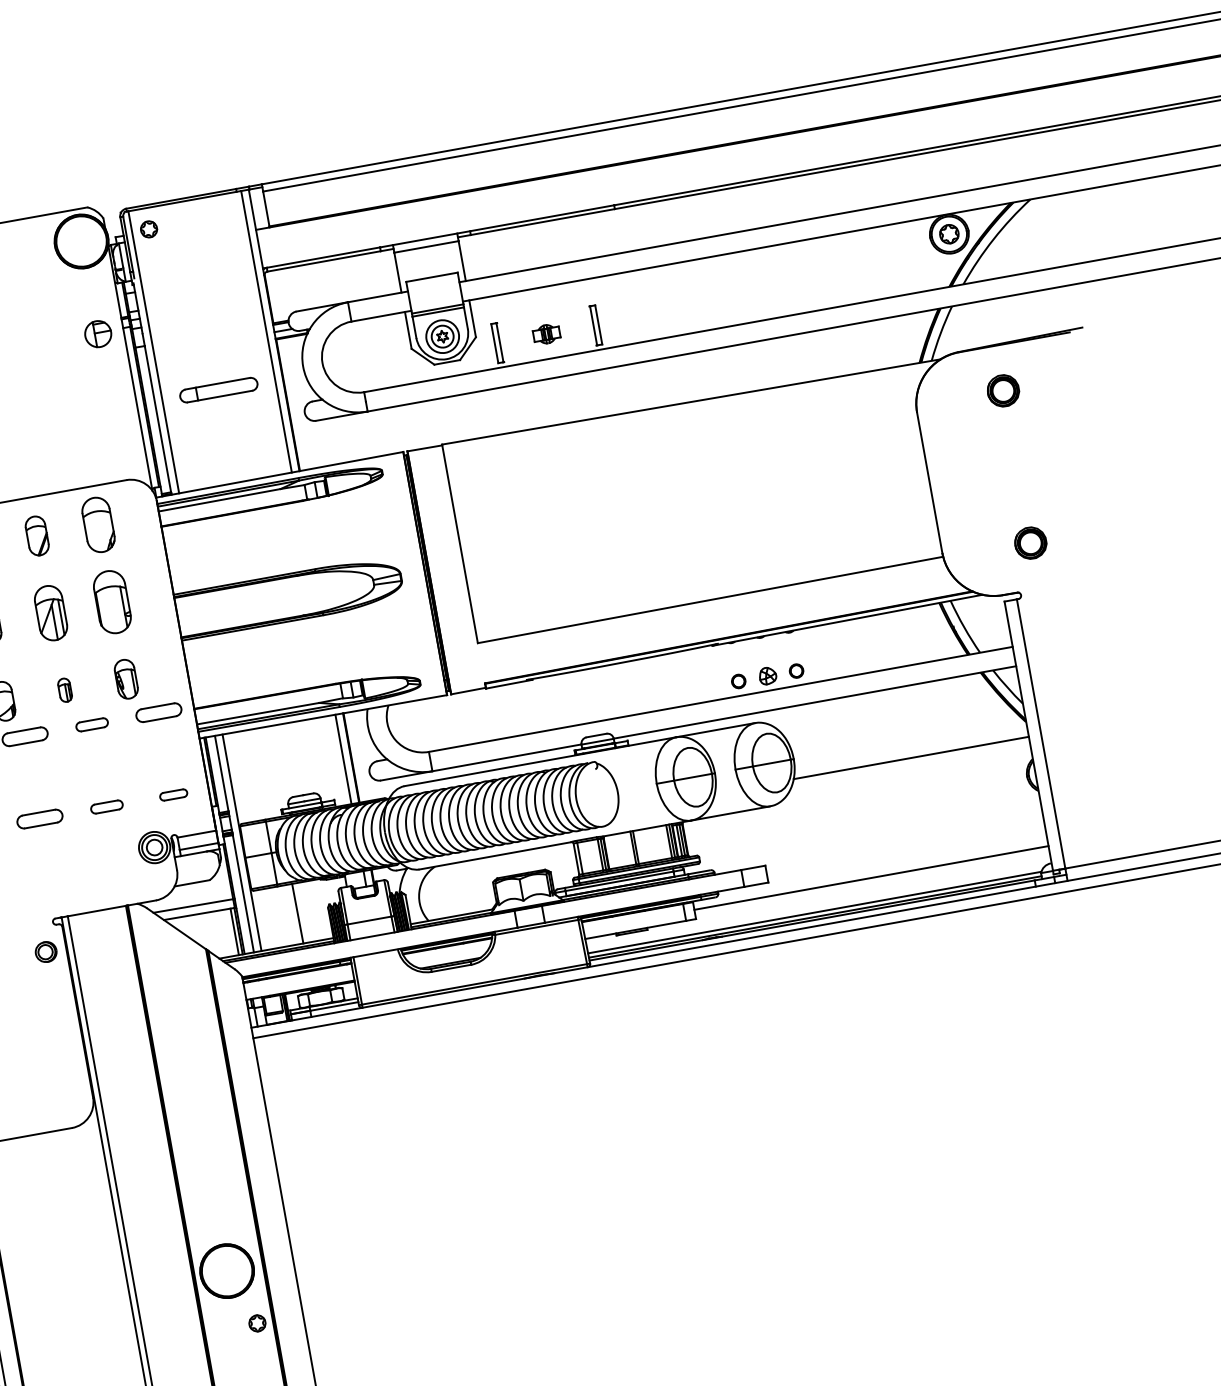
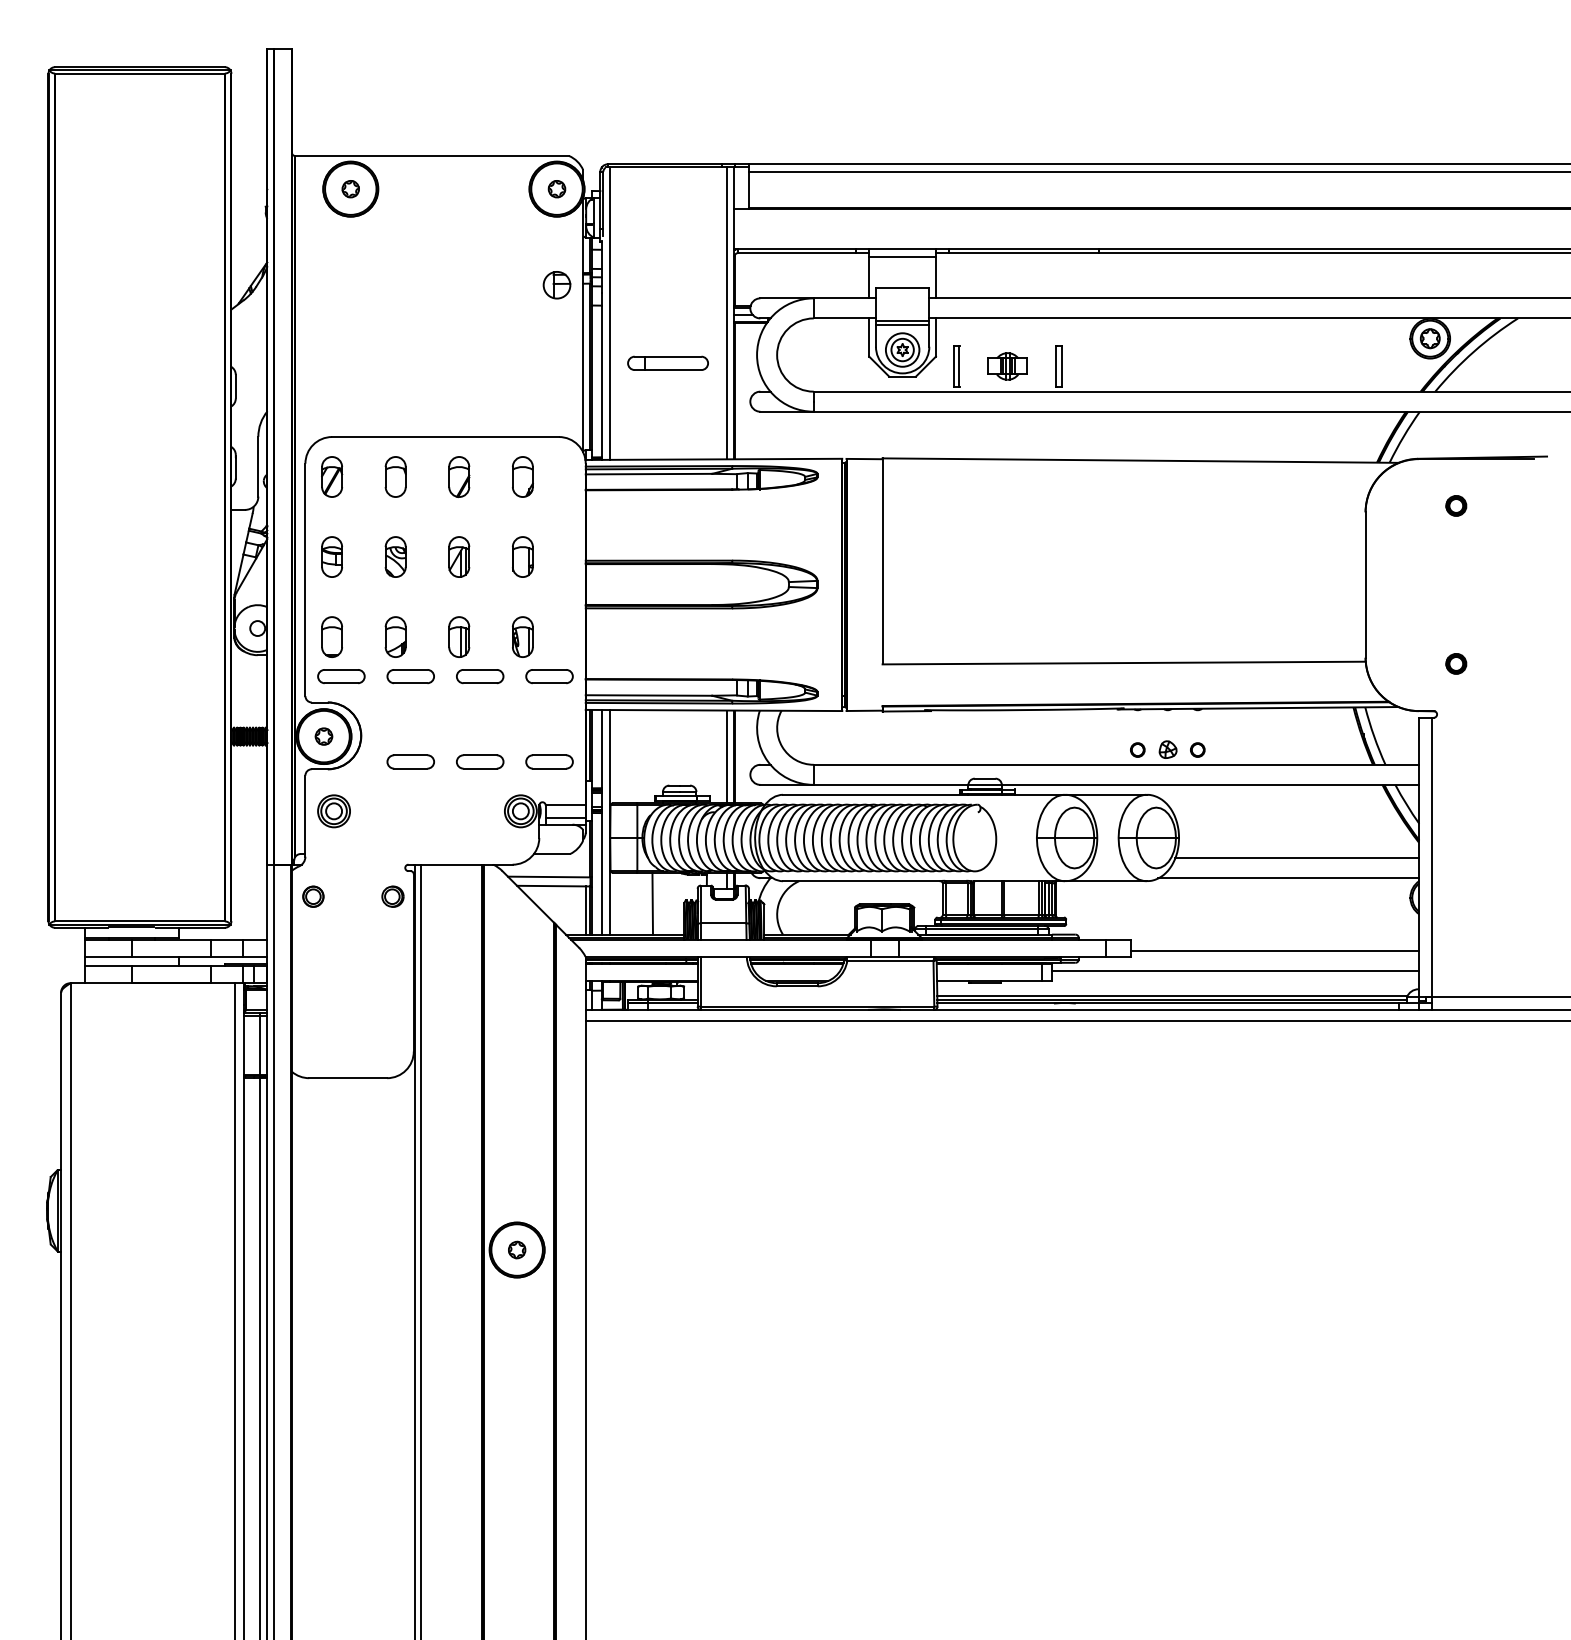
part: (148, 229) -> (556, 189), moved
part: (546, 334) -> (1007, 366), size x1.43
part: (1003, 390) -> (1456, 505), size x0.62
part: (98, 524) -> (522, 476), size x0.71
part: (1030, 542) -> (1456, 663), size x0.62
part: (112, 601) -> (522, 556), size x0.62
part: (51, 612) -> (459, 556), size x0.71
part: (65, 689) -> (459, 636), size x1.67
part: (92, 724) -> (480, 676), size x1.43
line: (906, 779) -> (1288, 878), added
part: (173, 794) -> (549, 761), size x1.67
part: (107, 806) -> (480, 761), size x1.43
line: (906, 851) -> (1275, 951), added
part: (257, 1322) -> (517, 1249), moved

